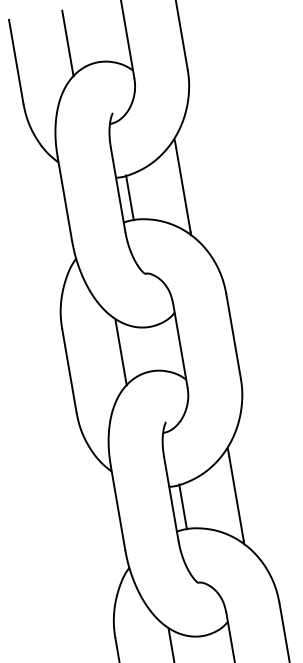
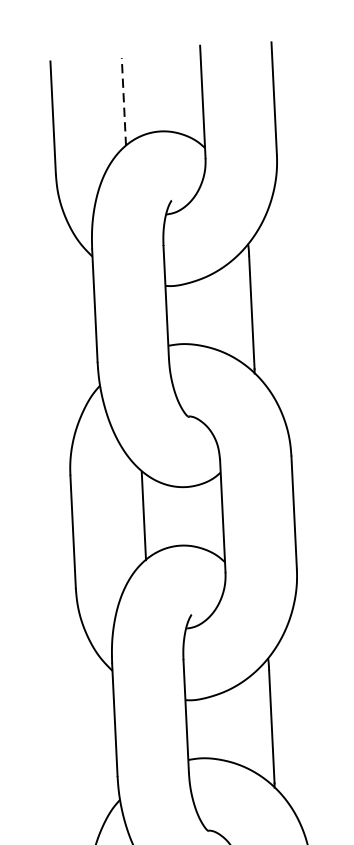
line: (67, 43) -> (123, 101), solid -> dashed
line: (129, 197) -> (179, 313), removed
line: (182, 506) -> (199, 728), removed

